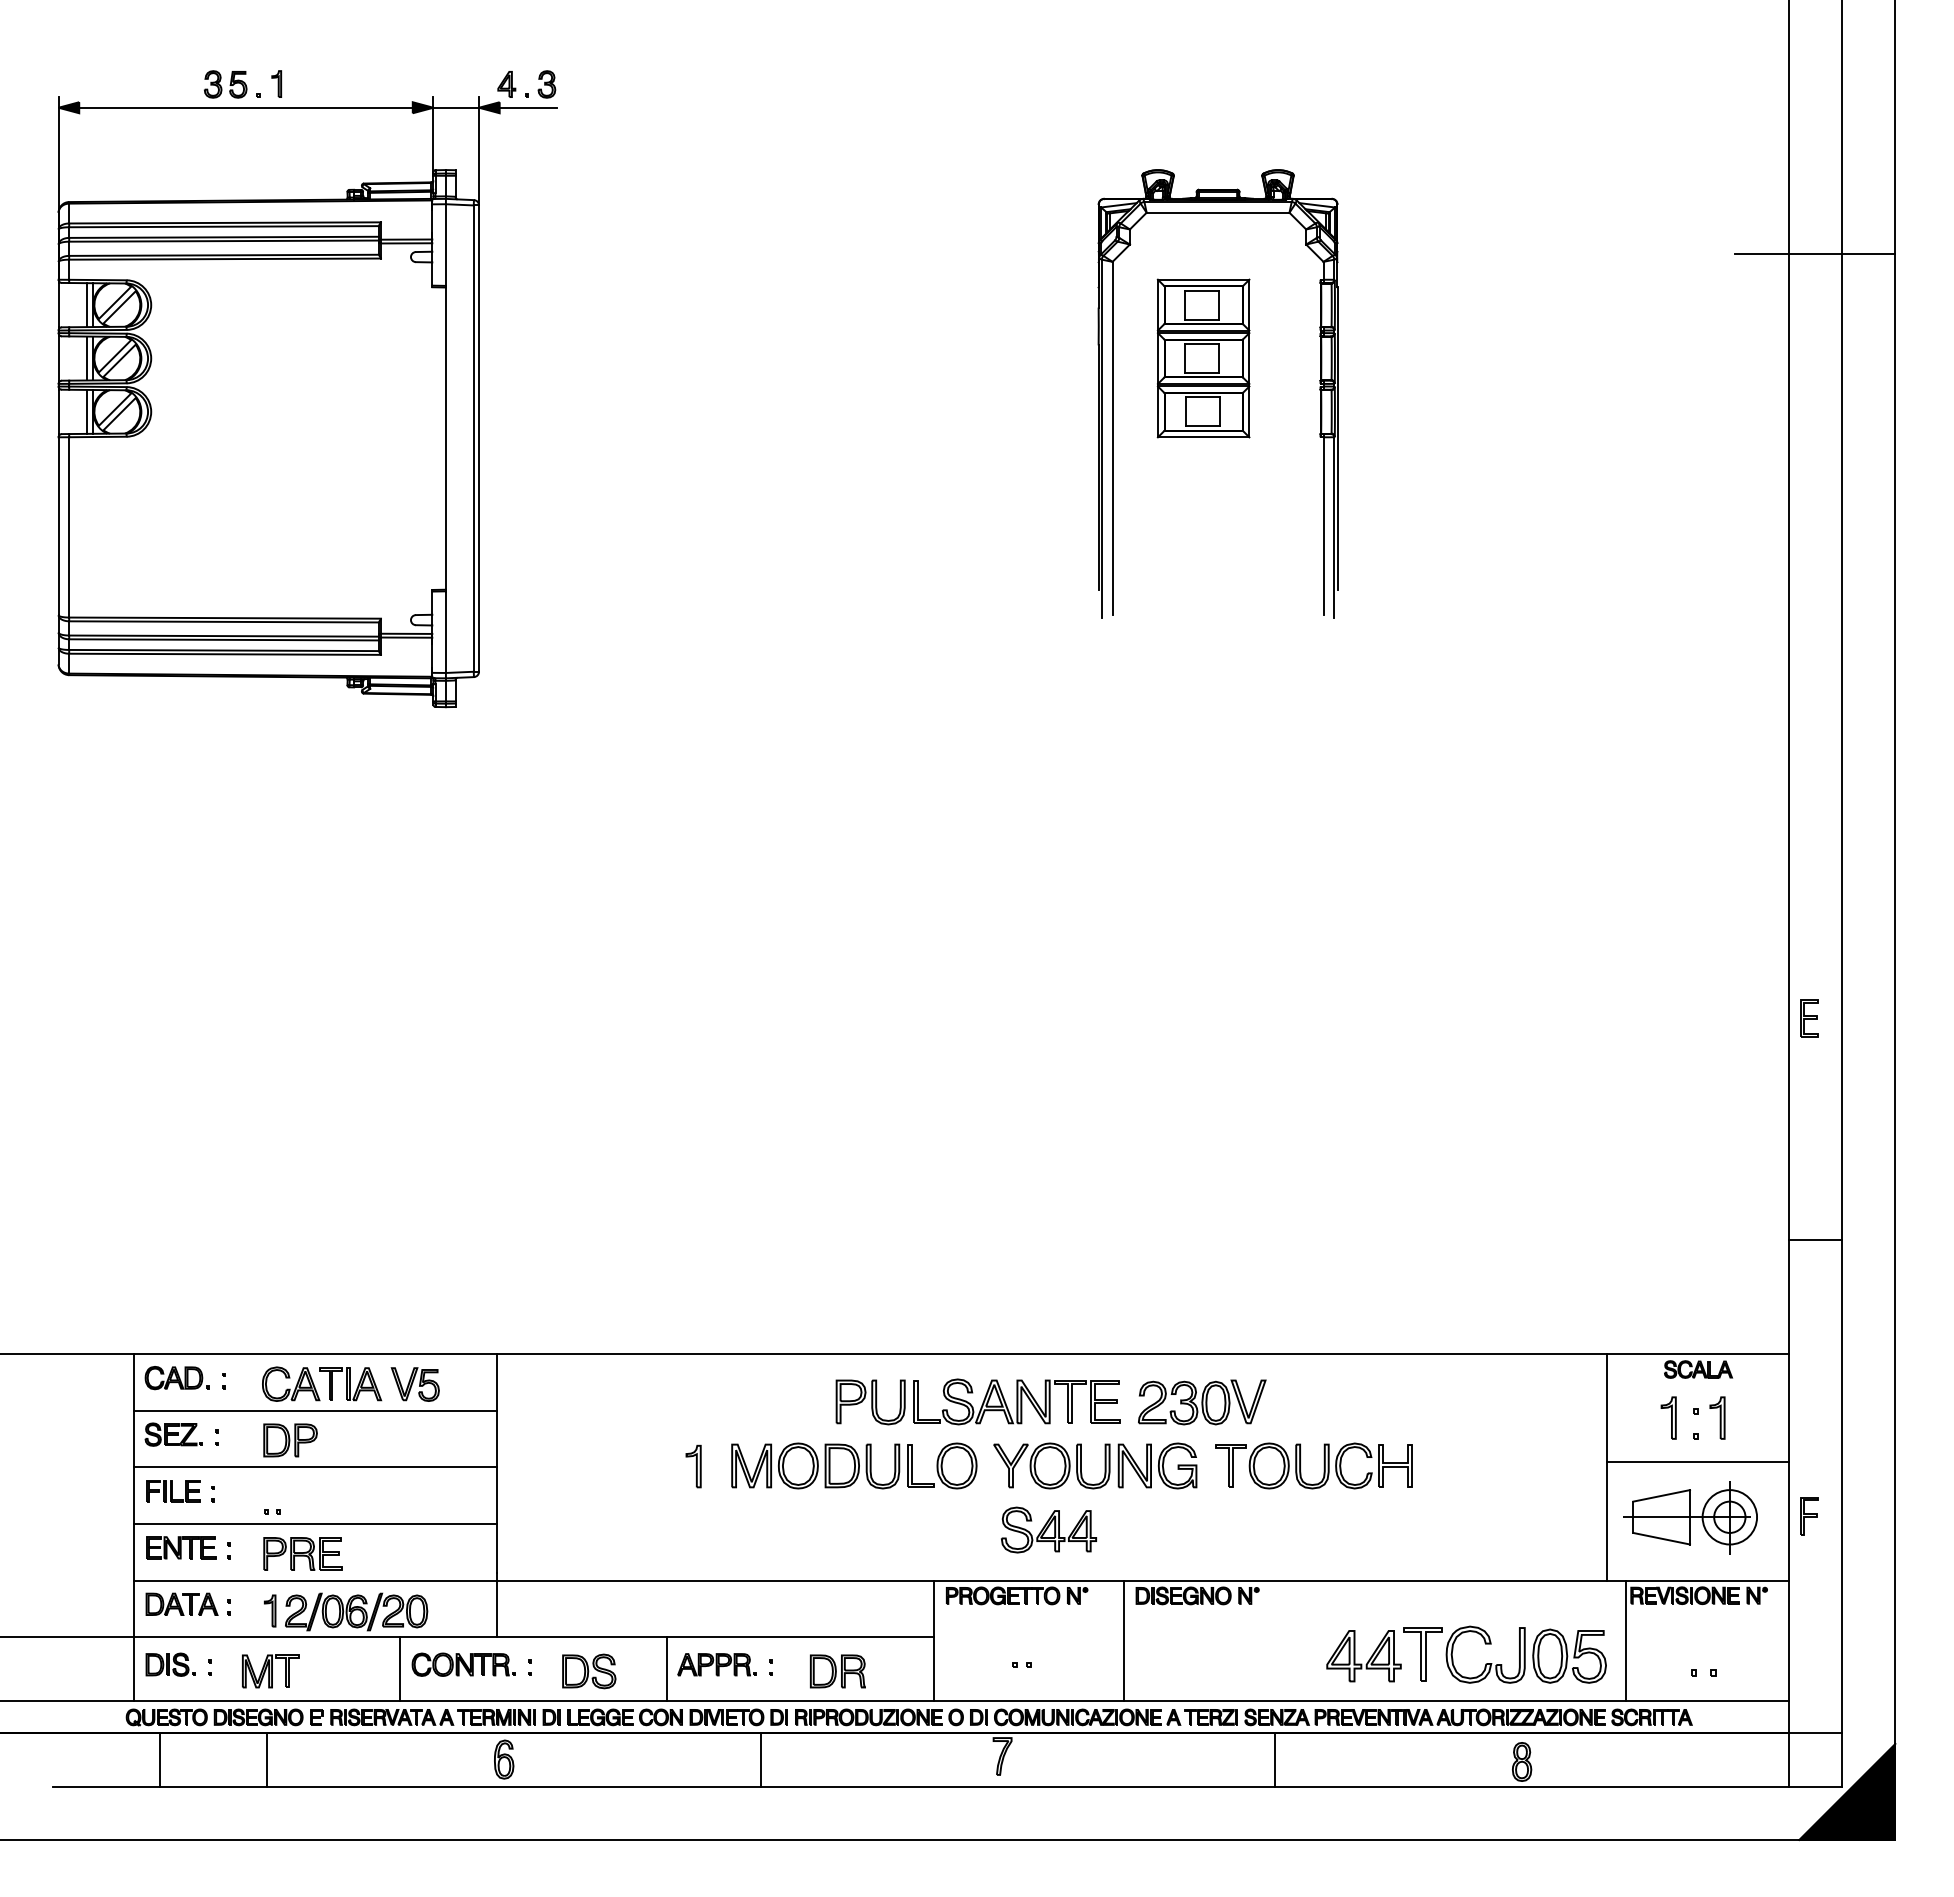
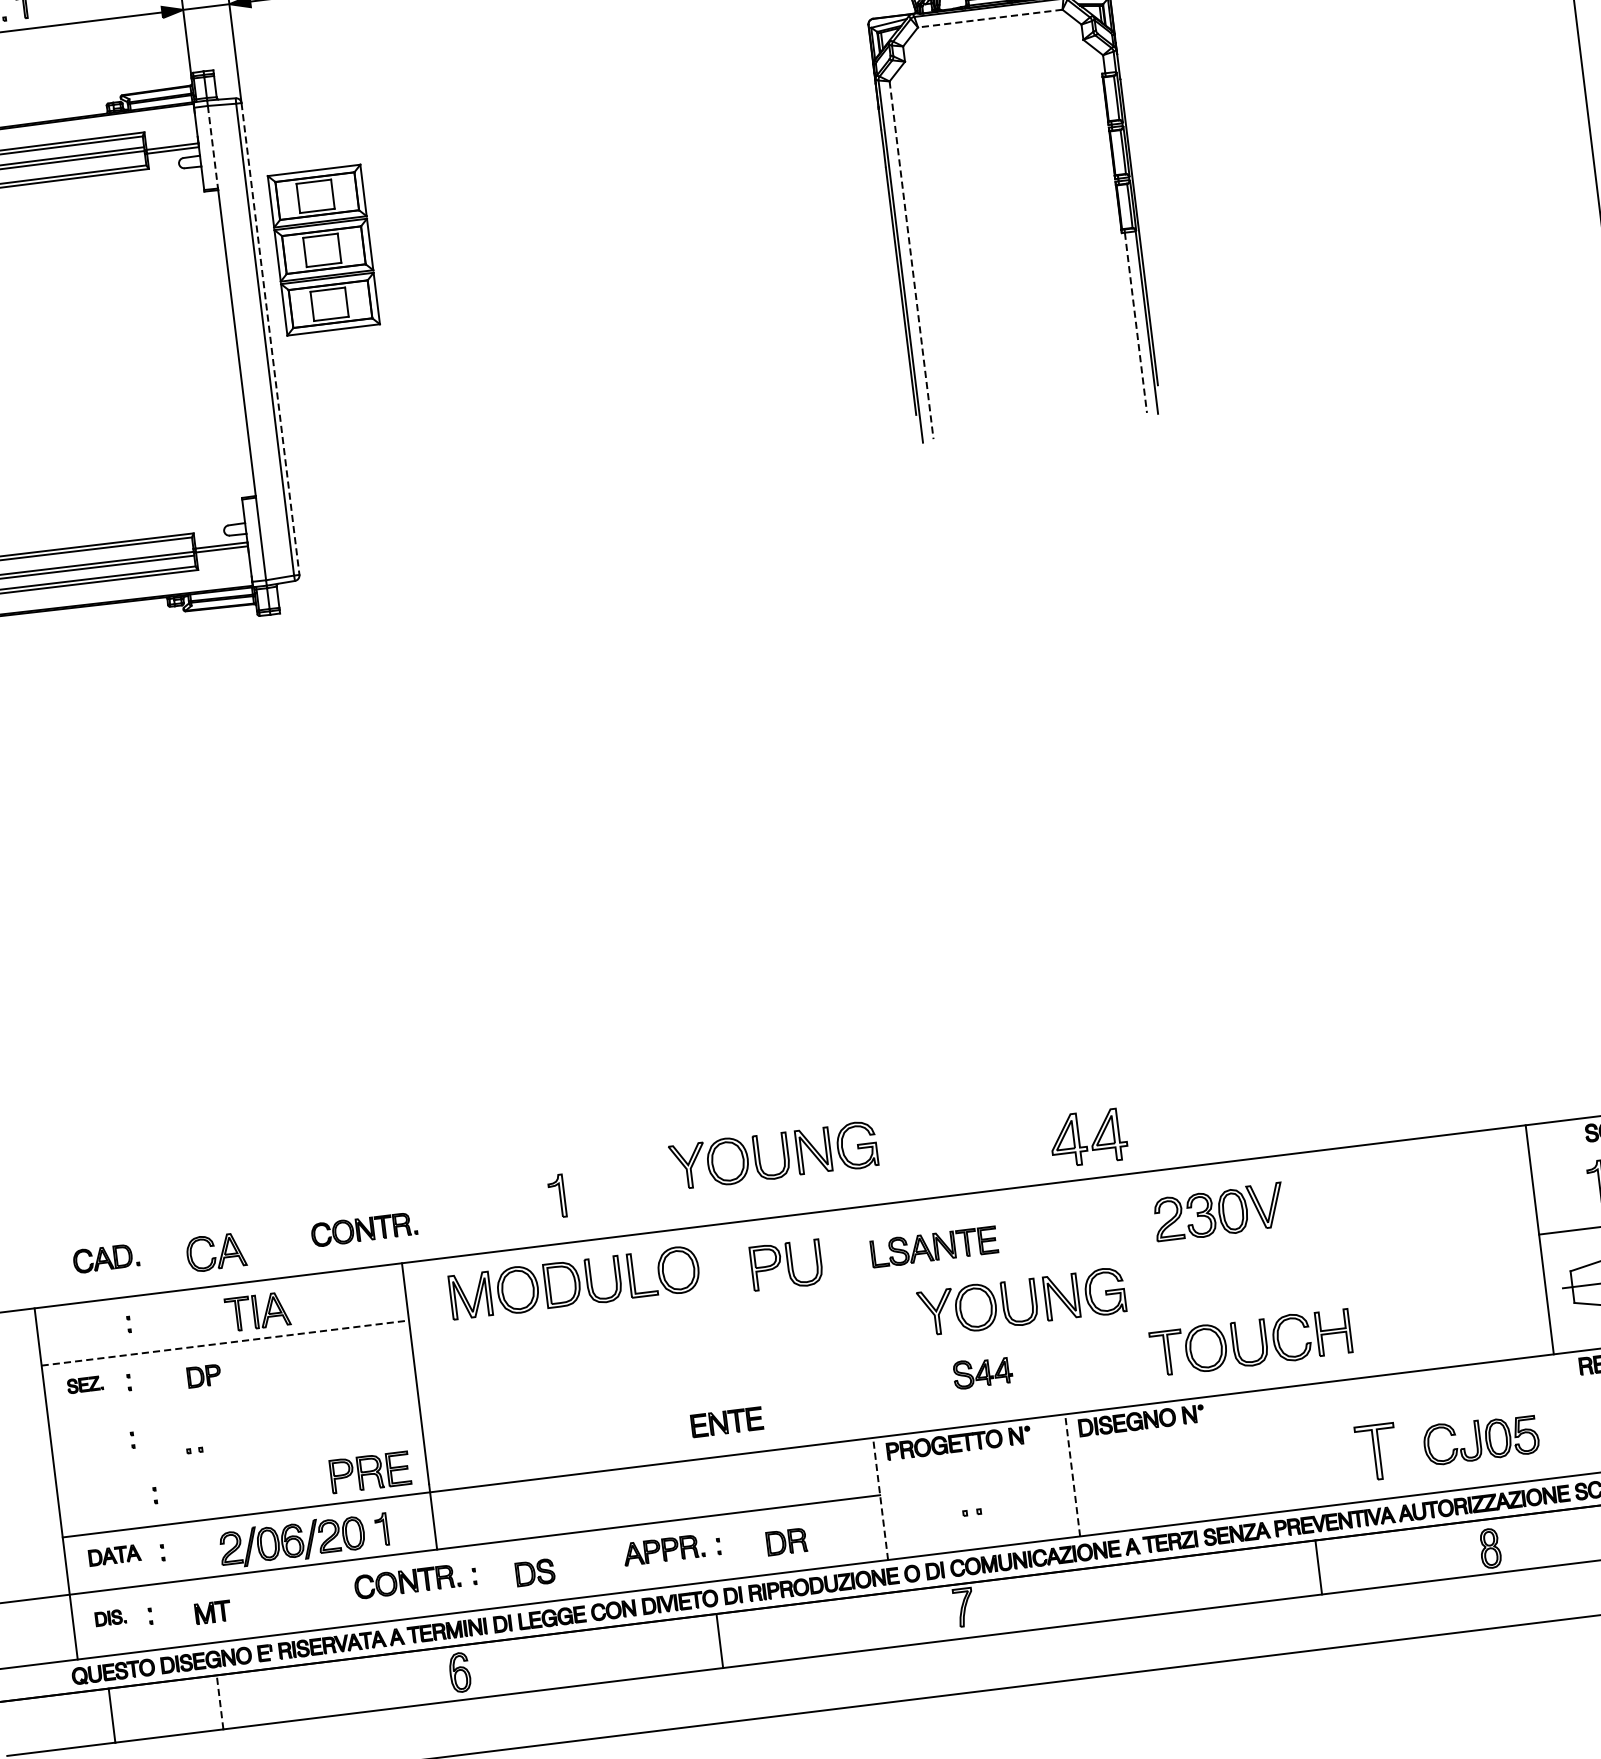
line: (1217, 212) -> (989, 18), solid -> dashed
line: (445, 244) -> (212, 146), solid -> dashed
part: (1203, 358) -> (323, 250), moved
line: (1112, 438) -> (911, 260), solid -> dashed
line: (479, 439) -> (271, 339), solid -> dashed
line: (1323, 526) -> (1135, 323), solid -> dashed
part: (880, 1293) -> (782, 1154), added
part: (463, 1316) -> (363, 1229), added
part: (176, 1378) -> (105, 1258), moved
part: (291, 1383) -> (216, 1251), moved
part: (414, 1384) -> (322, 1304), removed
part: (1016, 1401) -> (933, 1246), size x0.6
part: (1202, 1402) -> (1219, 1212), moved
line: (315, 1410) -> (225, 1342), solid -> dashed
part: (173, 1434) -> (85, 1384), size x0.6
part: (290, 1440) -> (204, 1376), size x0.6
part: (854, 1465) -> (574, 1282), moved
part: (1323, 1465) -> (1260, 1340), moved
part: (693, 1466) -> (557, 1196), moved
line: (314, 1467) -> (231, 1400), removed
part: (173, 1491) -> (92, 1442), removed
line: (314, 1523) -> (238, 1457), removed
part: (1048, 1529) -> (982, 1372), size x0.6
part: (181, 1547) -> (727, 1421), moved
part: (302, 1553) -> (370, 1471), moved
part: (181, 1603) -> (114, 1554), size x0.7
part: (269, 1610) -> (381, 1529), moved
line: (934, 1640) -> (880, 1498), solid -> dashed
line: (1124, 1640) -> (1072, 1474), solid -> dashed
line: (1626, 1640) -> (1580, 1412), removed
part: (1525, 1654) -> (1480, 1439), size x0.7
part: (1369, 1658) -> (1094, 1139), moved
part: (170, 1664) -> (110, 1617), size x0.6
line: (400, 1669) -> (343, 1594), removed
line: (667, 1669) -> (614, 1561), removed
part: (270, 1671) -> (212, 1612), size x0.6
part: (589, 1671) -> (535, 1572), size x0.7
part: (837, 1671) -> (786, 1542), size x0.7
line: (267, 1759) -> (220, 1701), solid -> dashed
line: (1274, 1759) -> (1318, 1567), moved

